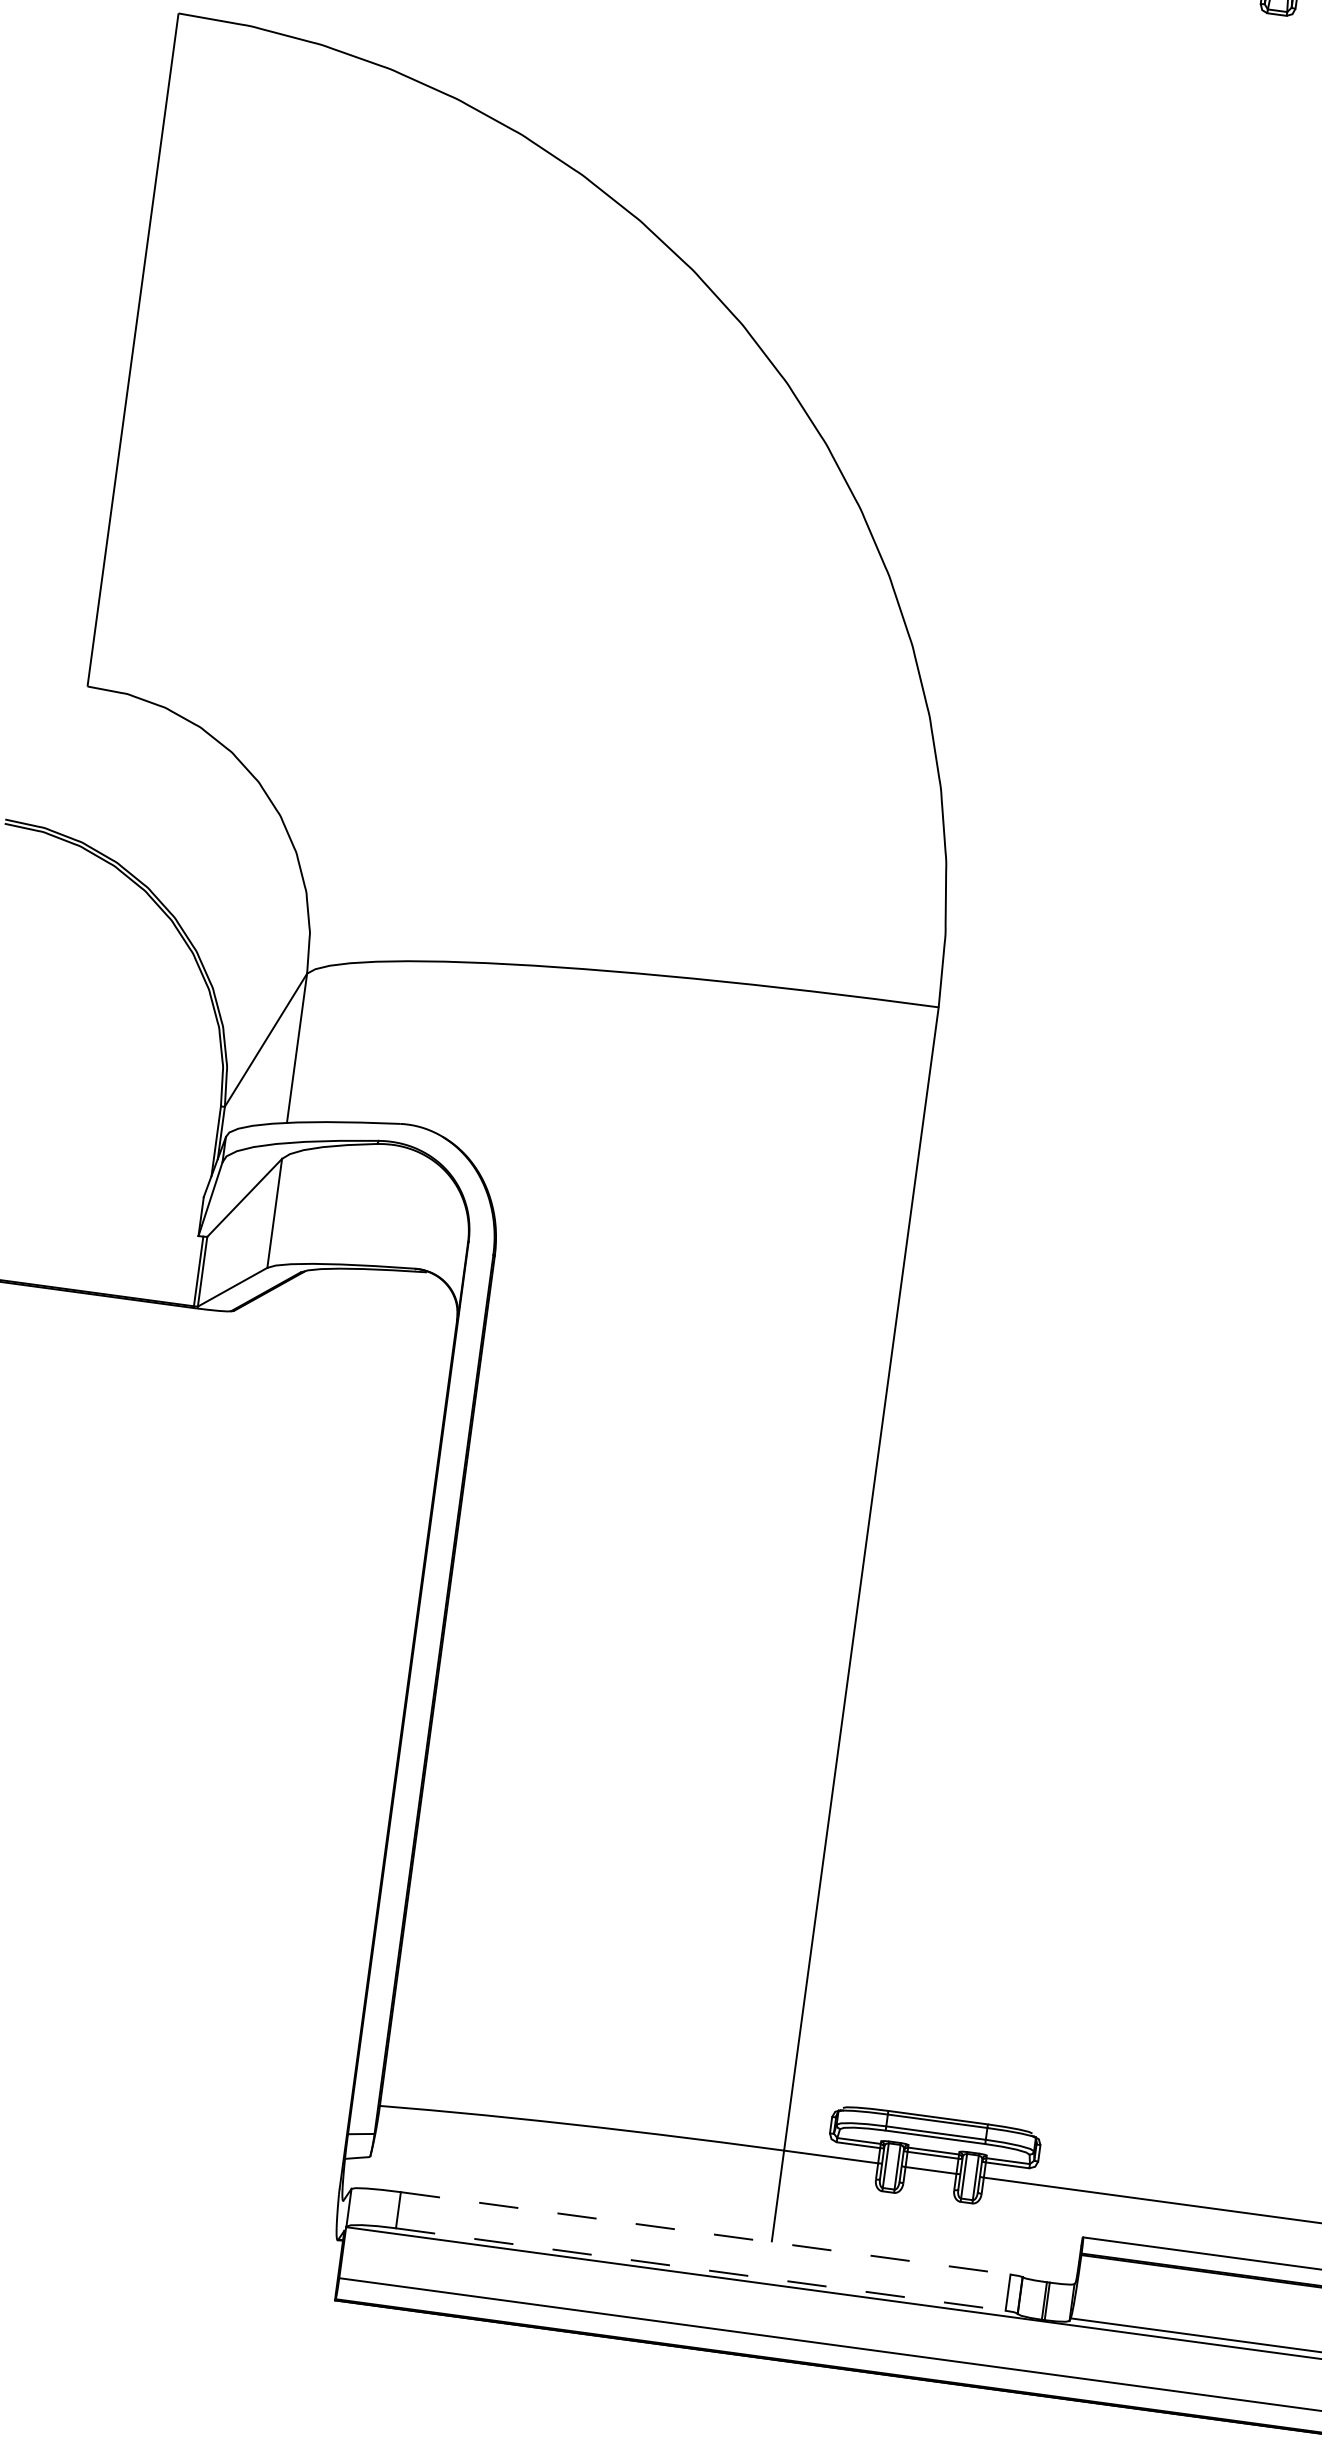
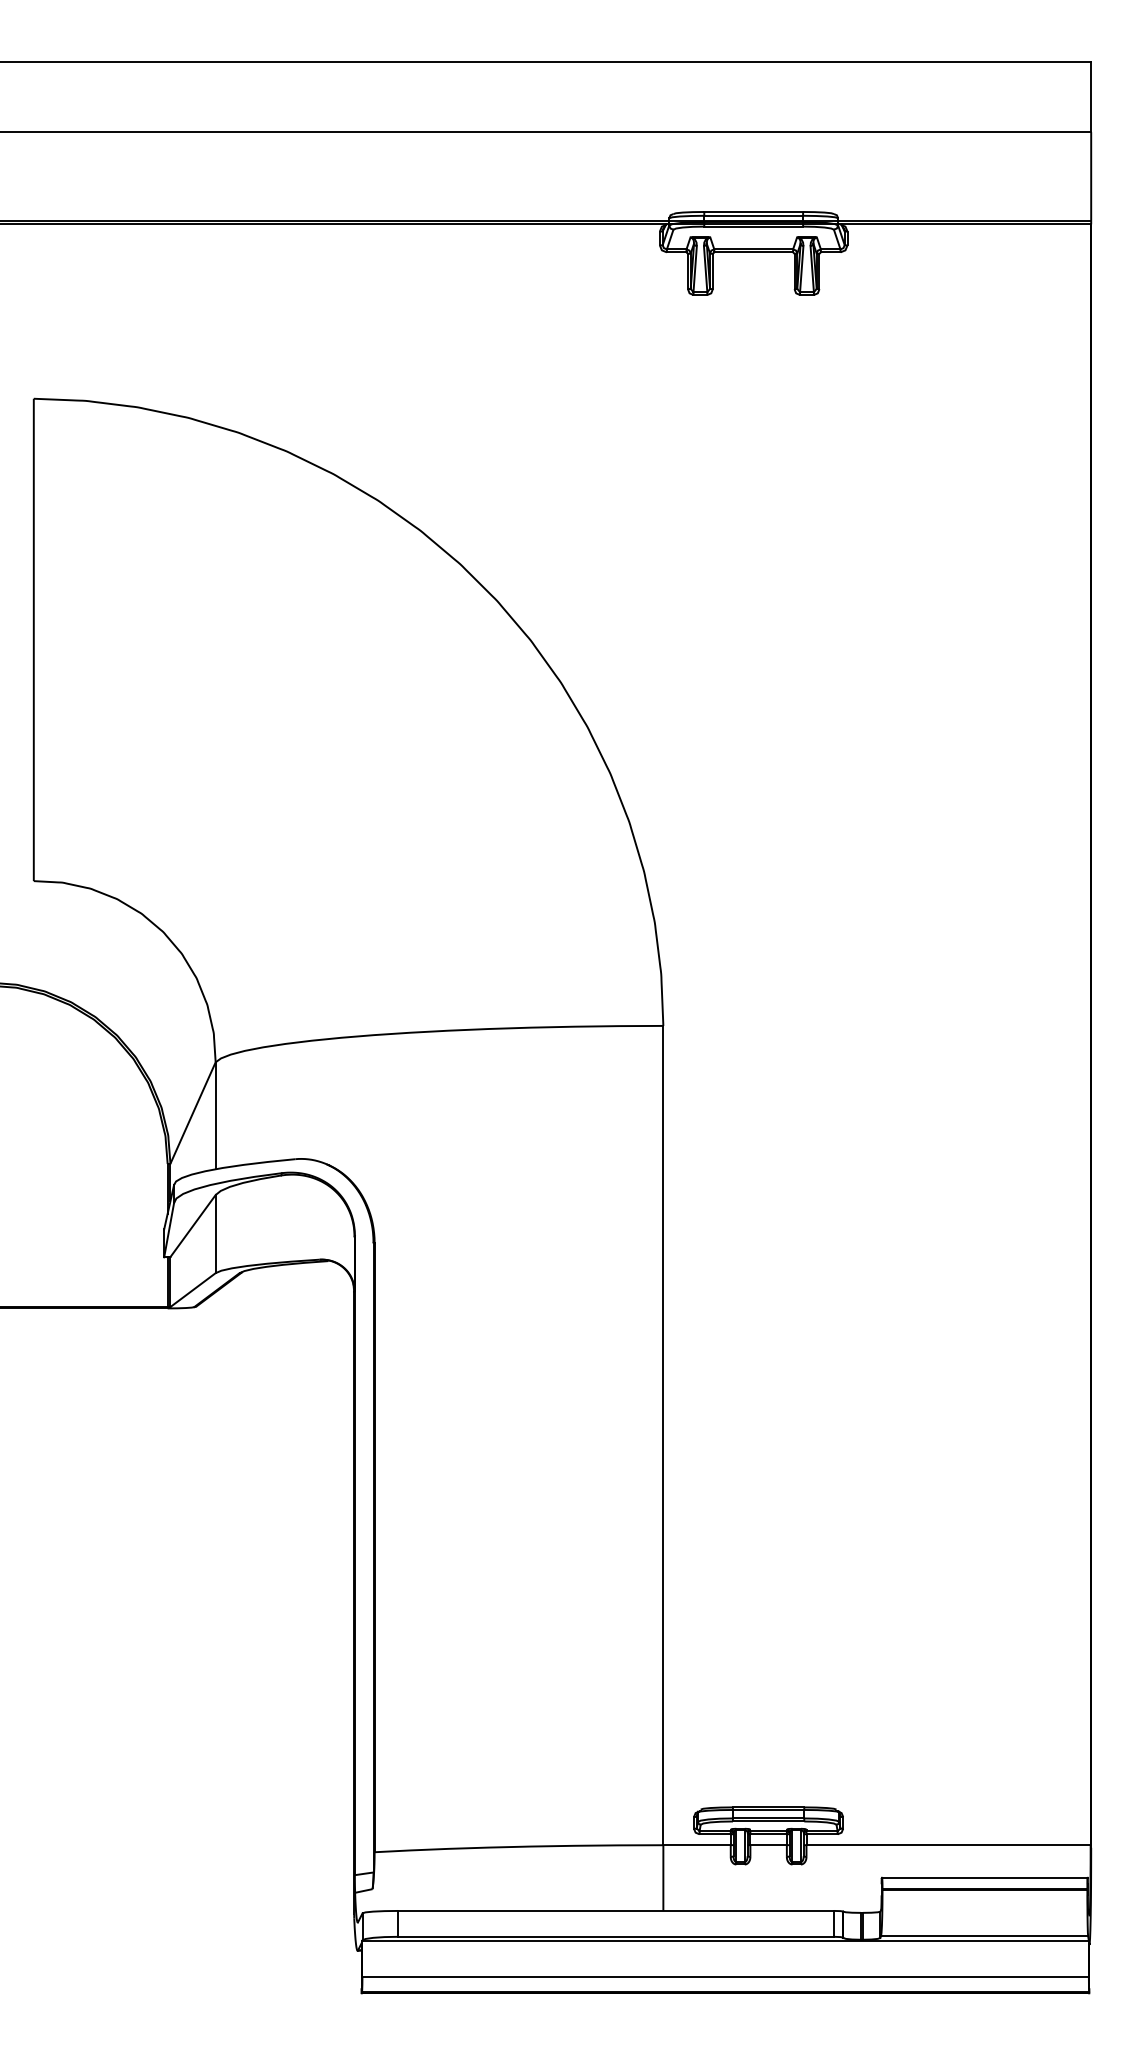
line: (706, 2232) -> (616, 1910), dashed -> solid
line: (701, 2269) -> (616, 1936), dashed -> solid

